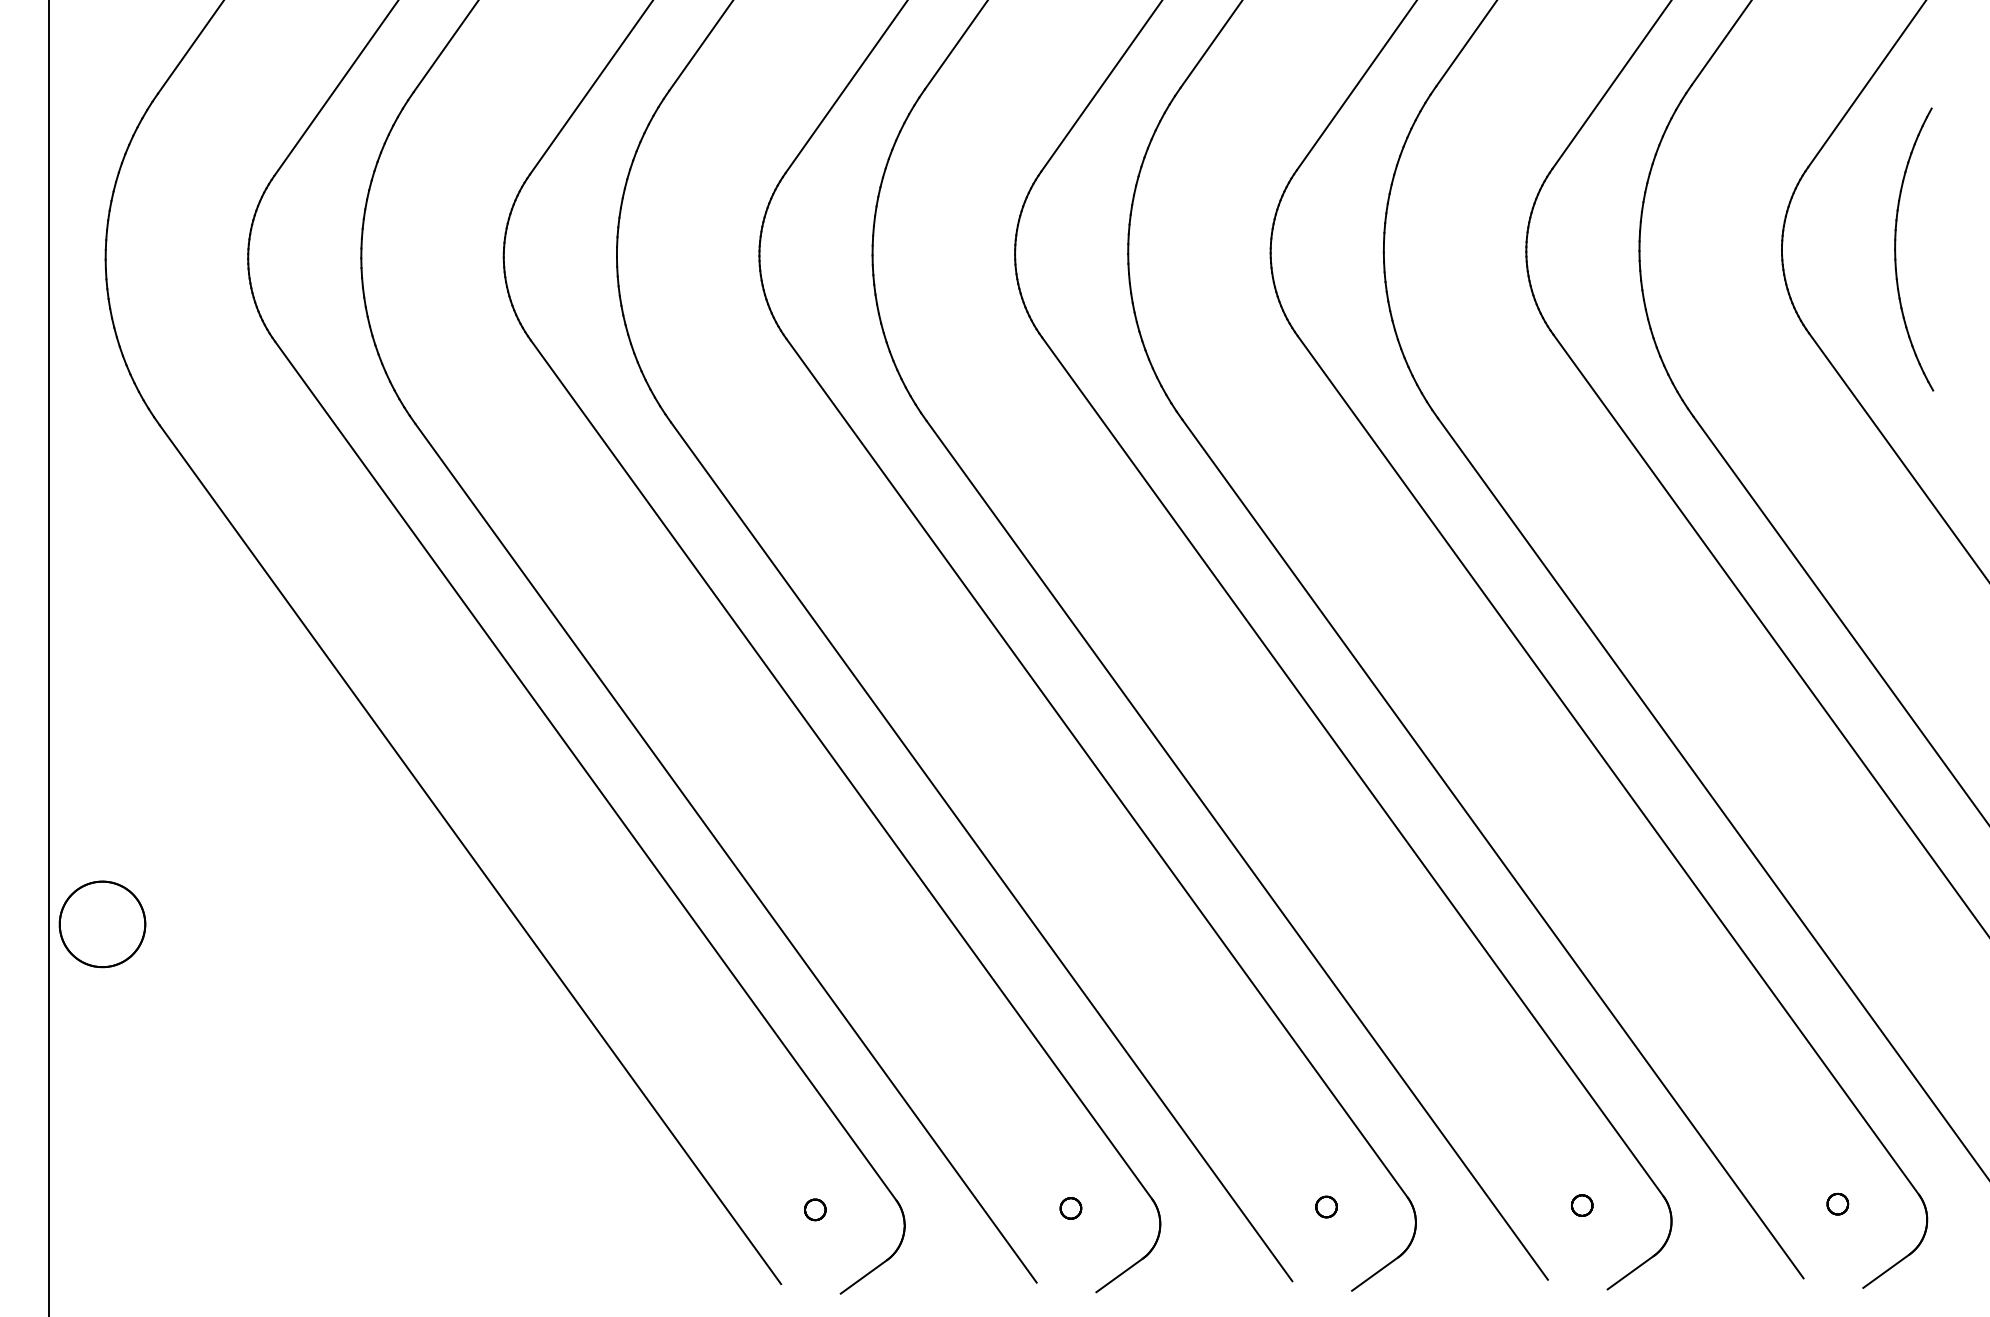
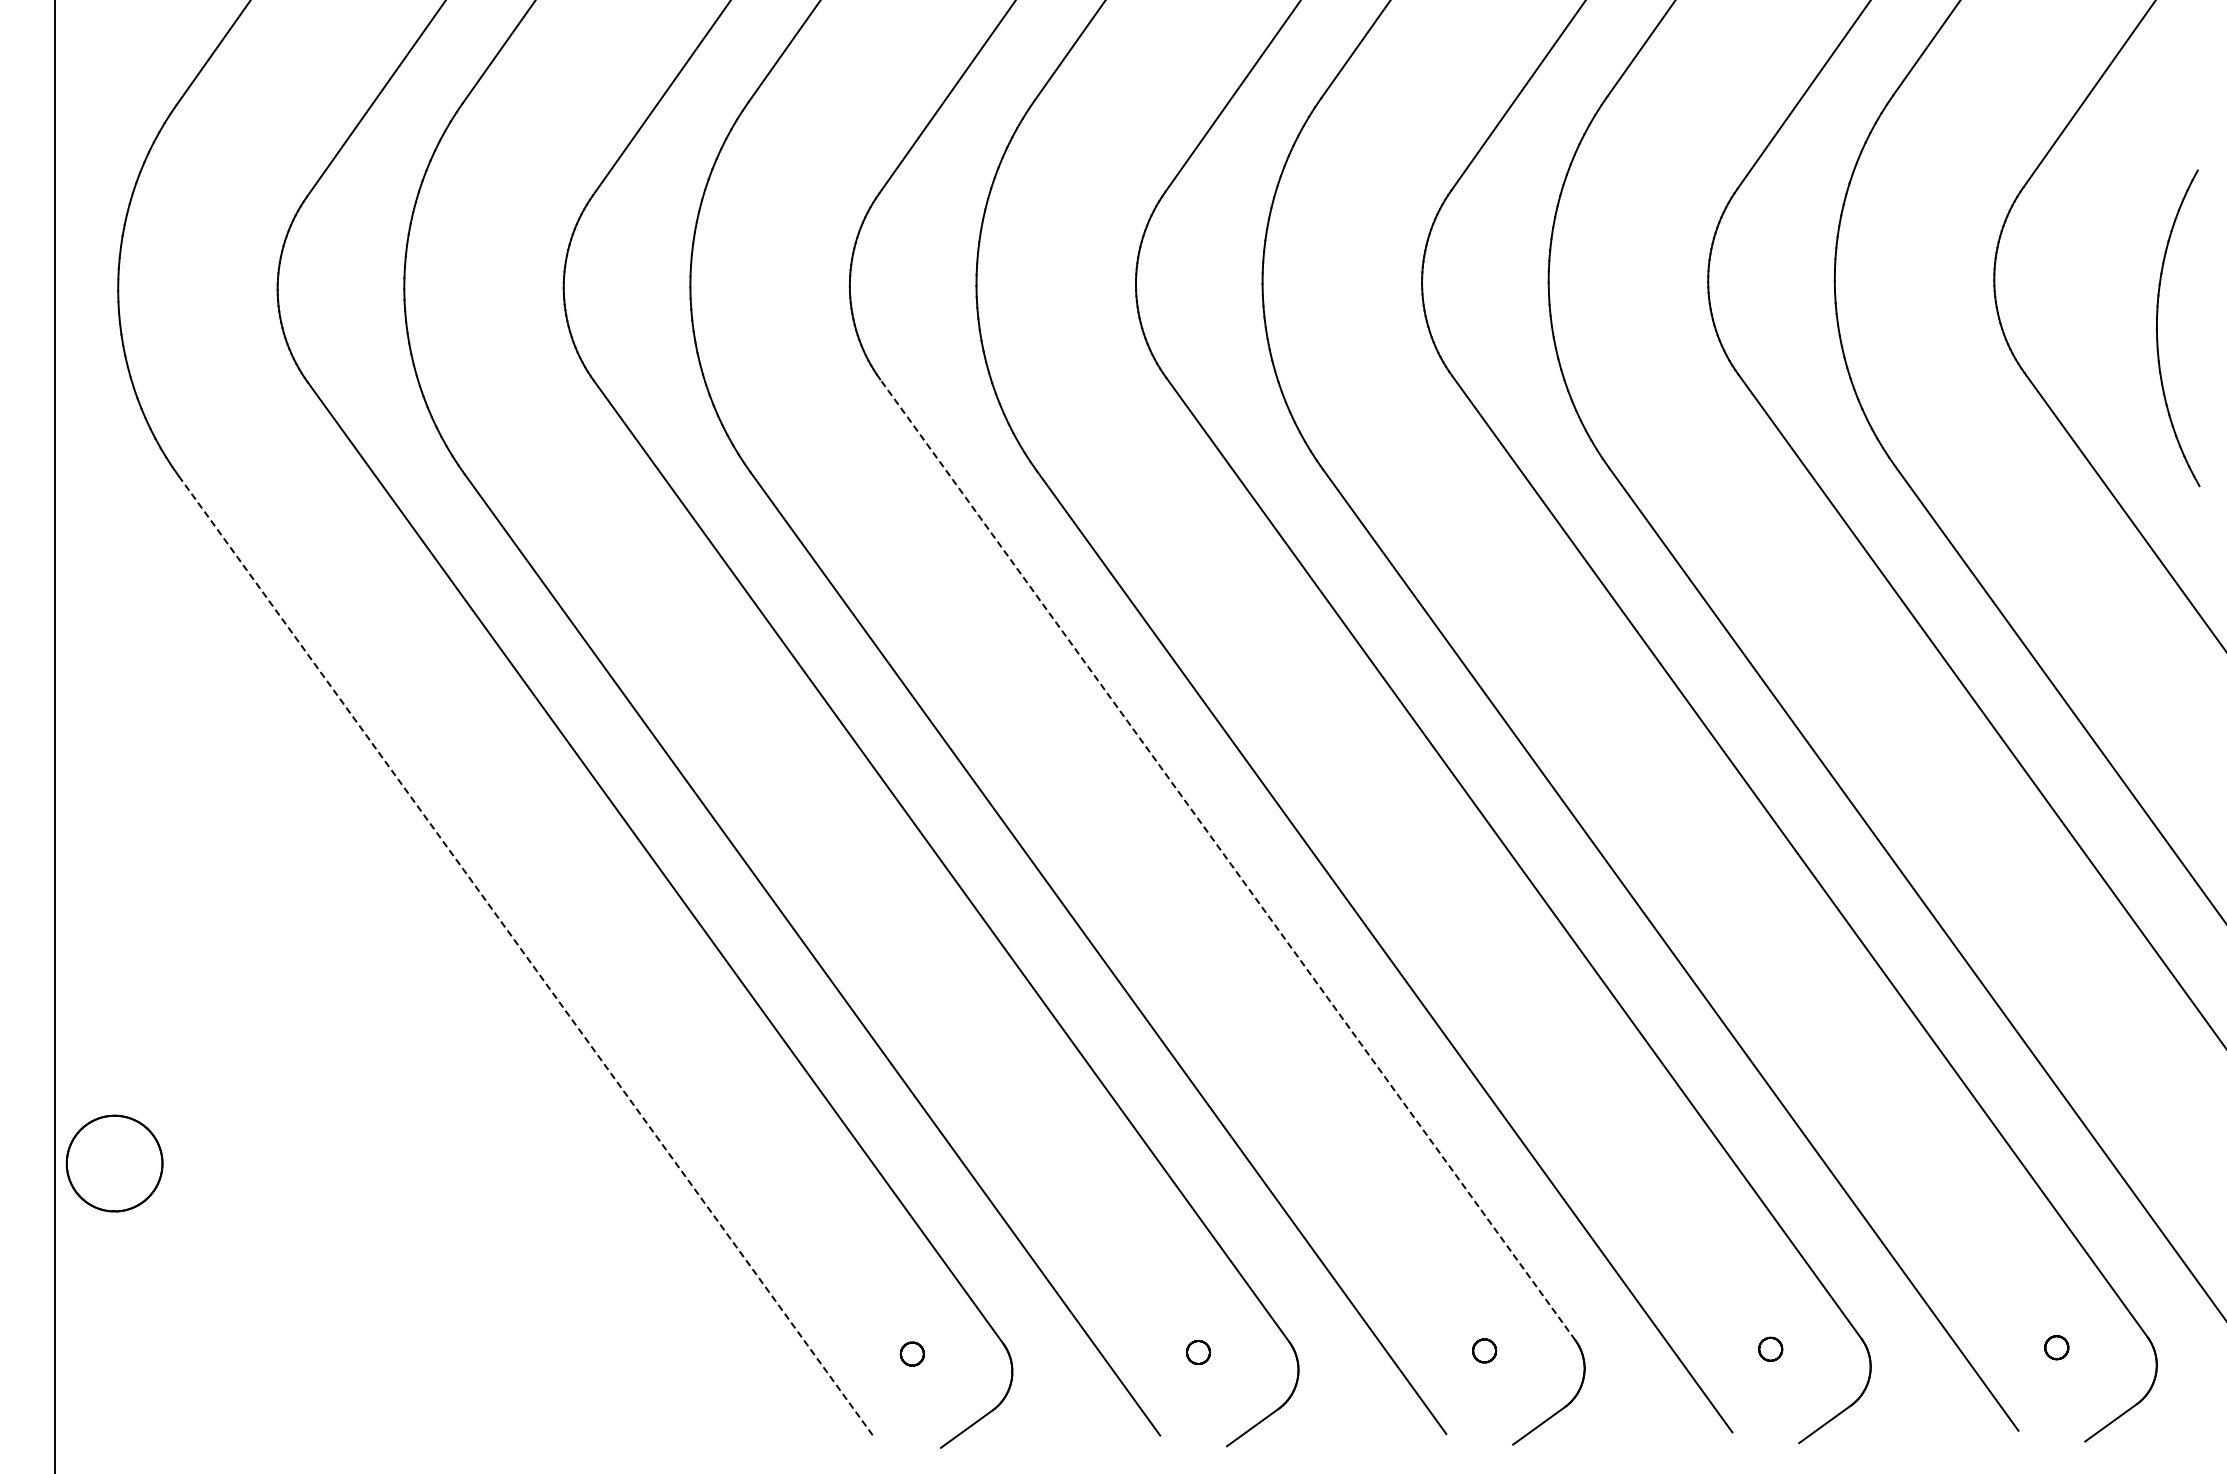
part: (1895, 249) -> (2157, 328), moved
line: (1096, 767) -> (1227, 859), solid -> dashed
line: (470, 854) -> (526, 956), solid -> dashed
part: (102, 924) -> (114, 1163), moved

